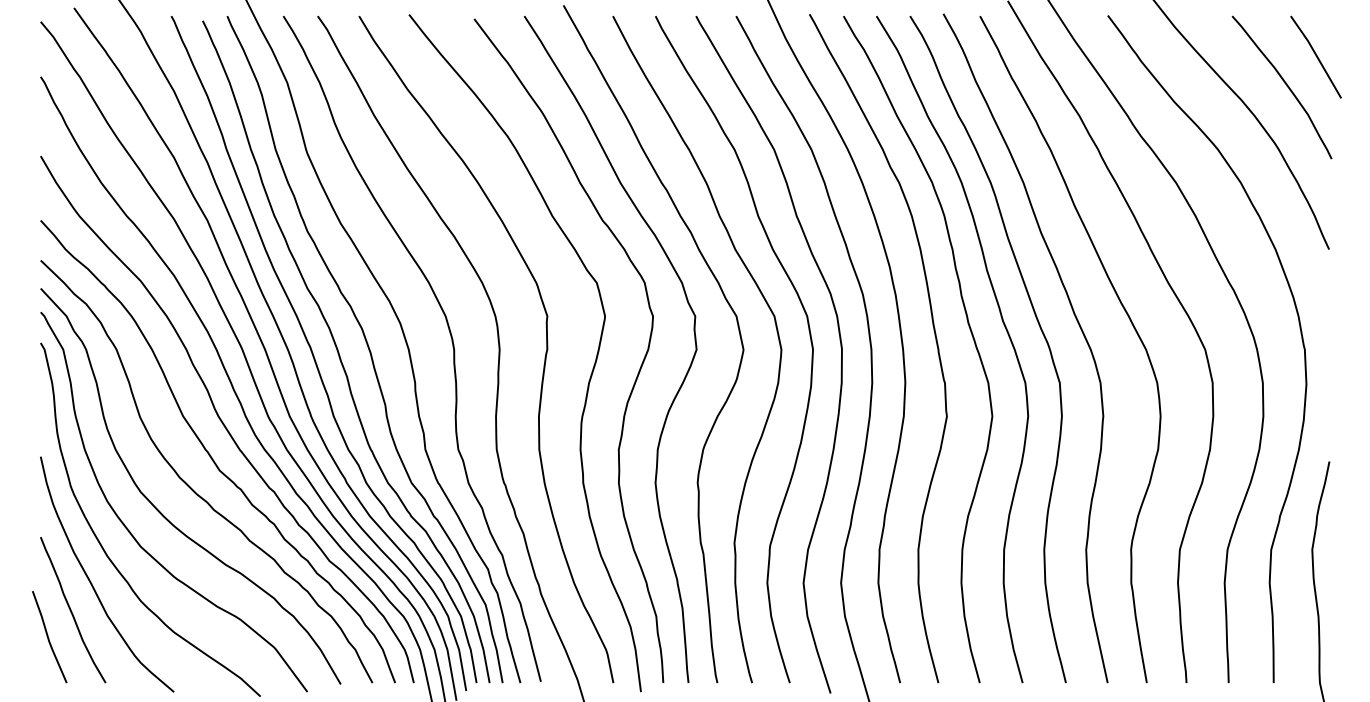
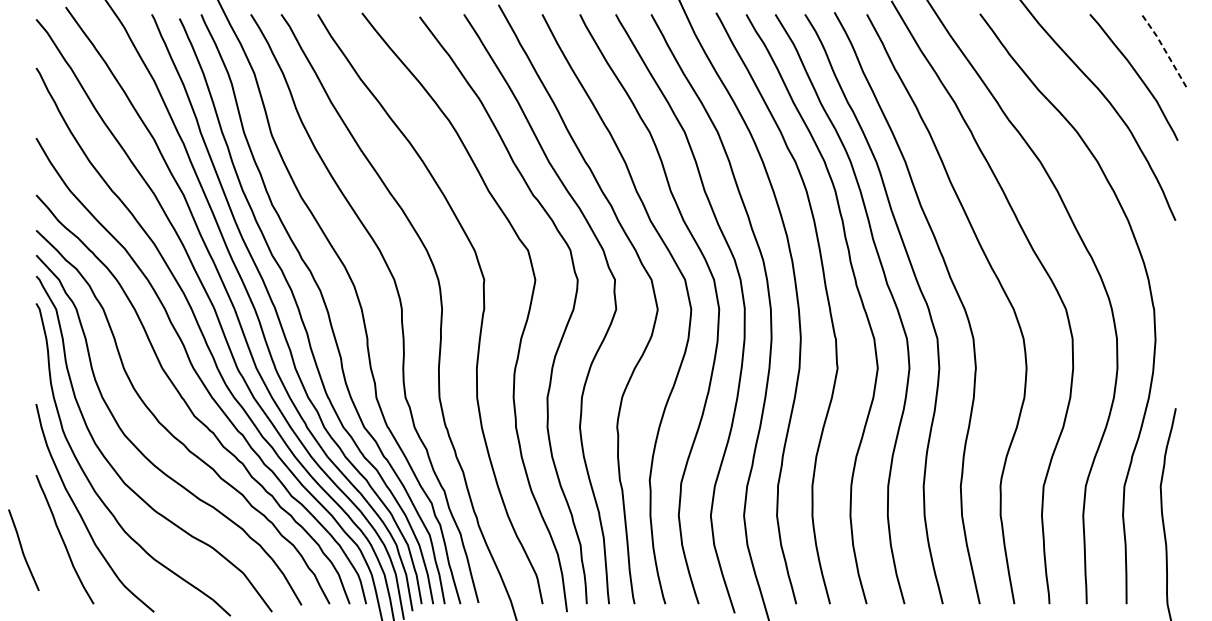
line: (1316, 55) -> (1164, 49), solid -> dashed
line: (48, 637) -> (22, 550), moved

